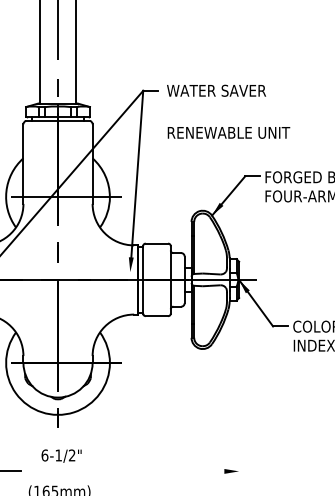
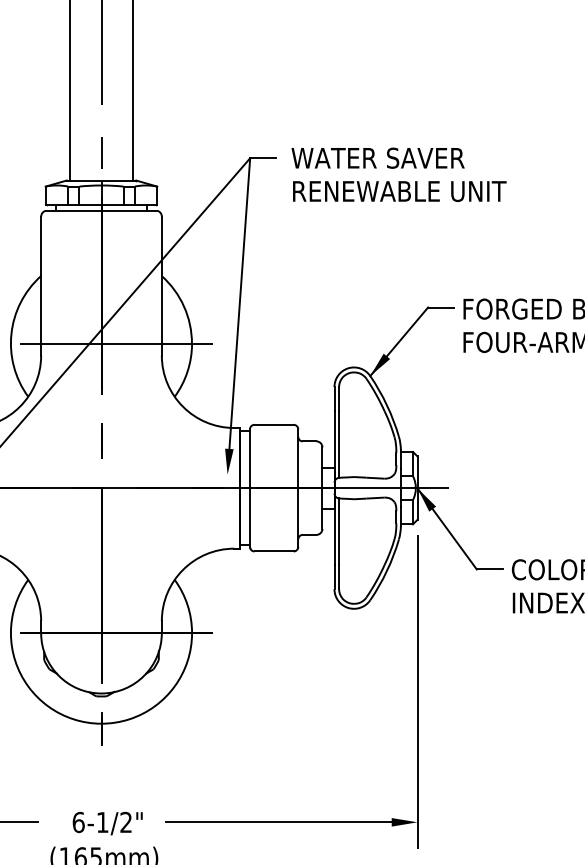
text: (228, 132) -> (398, 190), moved
line: (239, 396) -> (418, 691), added
text: (61, 455) -> (107, 822), moved
line: (159, 471) -> (278, 822), added

